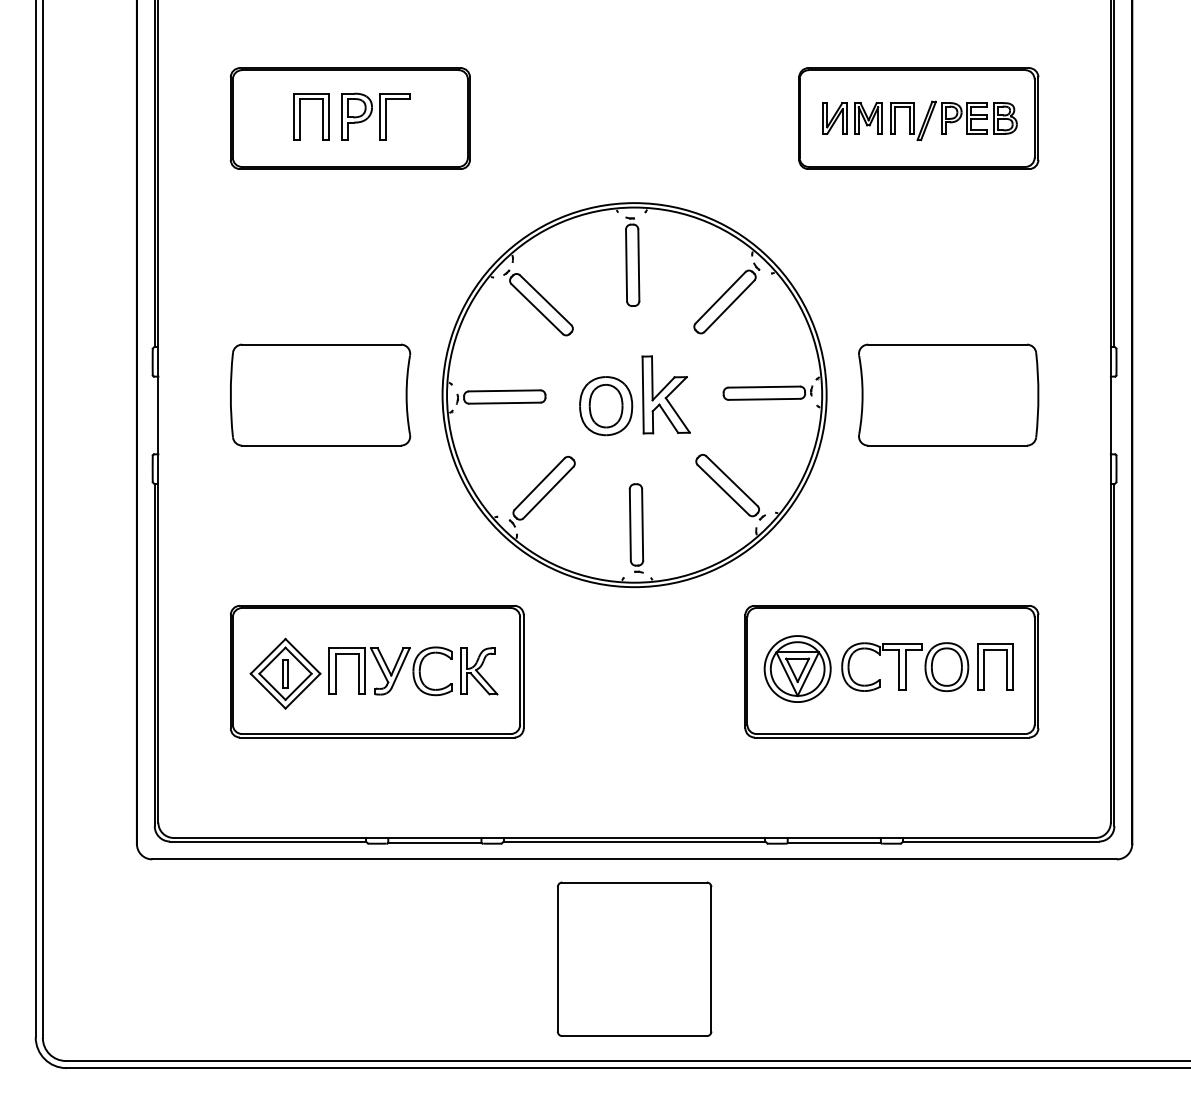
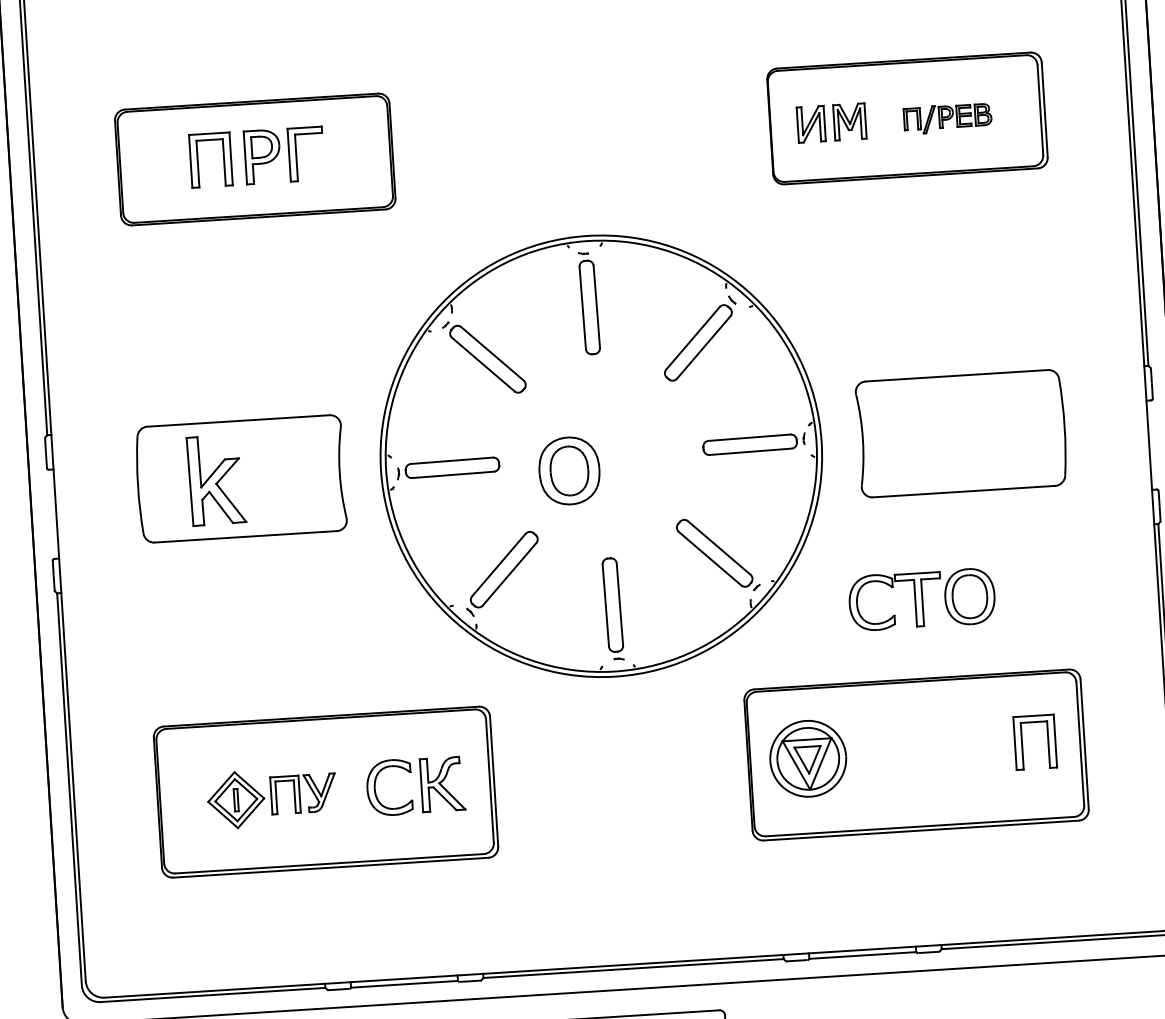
part: (953, 120) -> (947, 118), size x0.6
part: (665, 394) -> (215, 479), moved
part: (905, 666) -> (922, 598), moved
part: (329, 673) -> (271, 797), size x0.7

